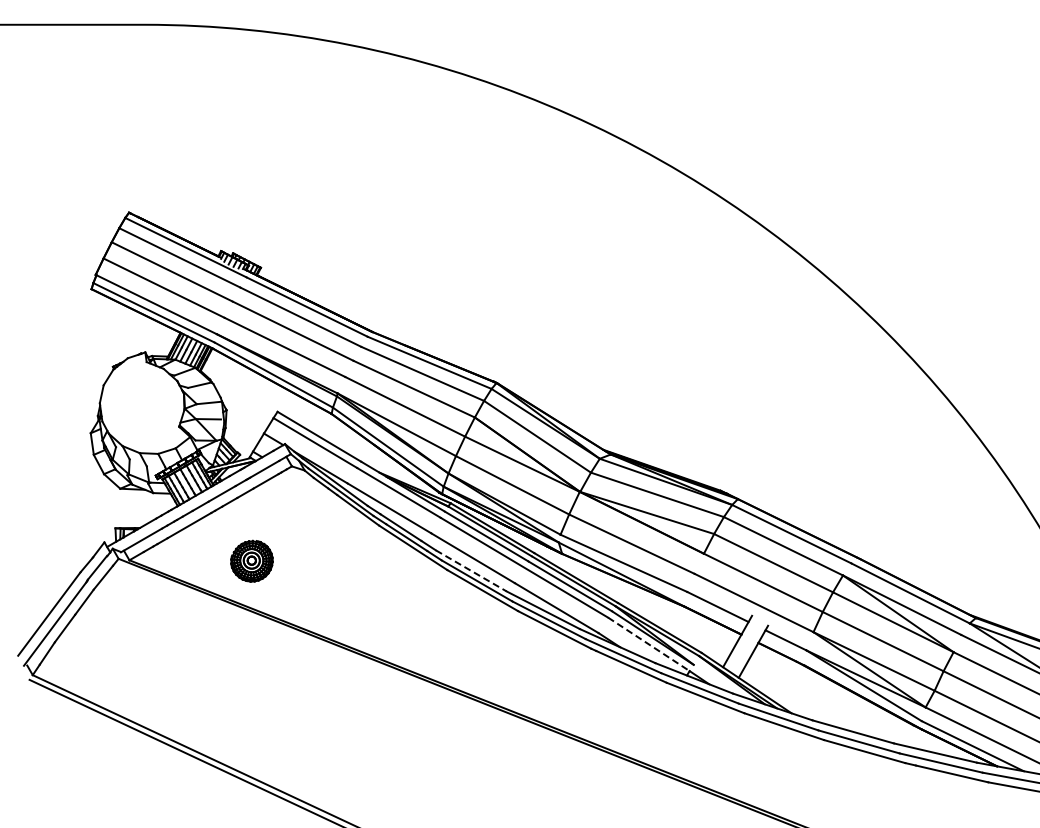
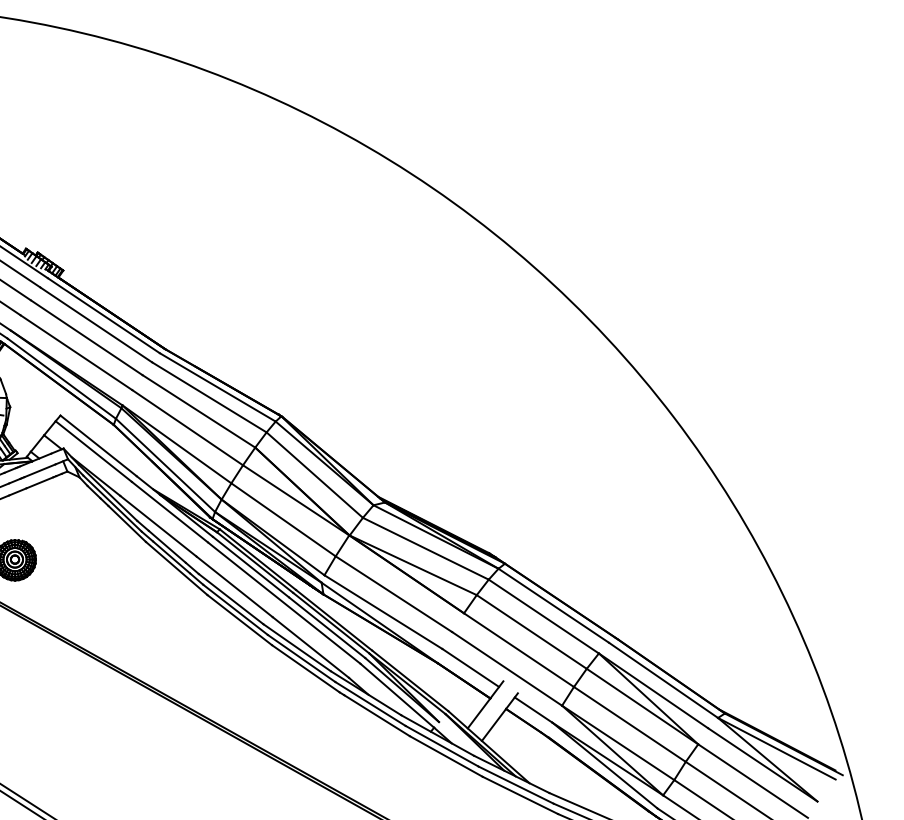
line: (471, 570) -> (231, 598), dashed -> solid
line: (648, 644) -> (396, 695), dashed -> solid

